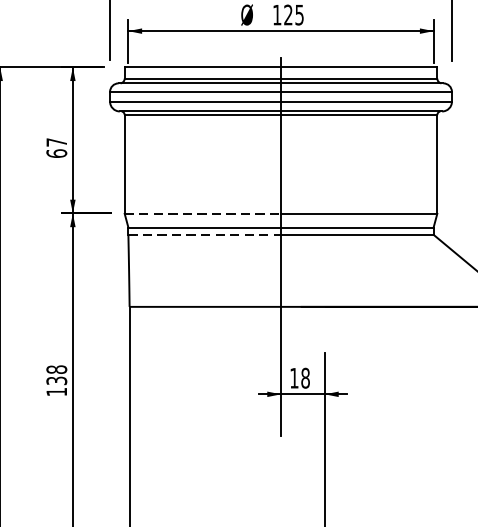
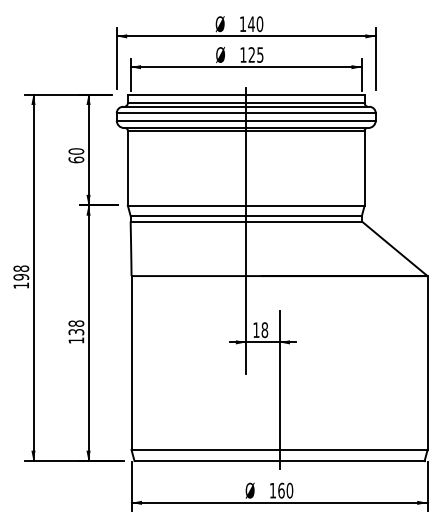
text: (56, 142) -> (76, 151), 67 -> 60
line: (203, 213) -> (187, 205), dashed -> solid
line: (204, 234) -> (188, 221), dashed -> solid

